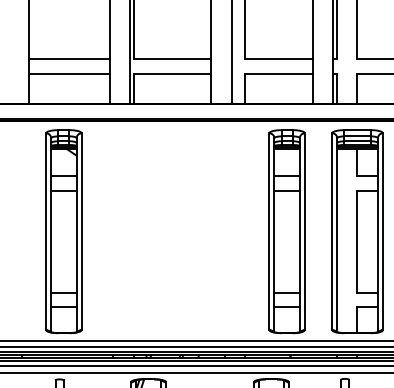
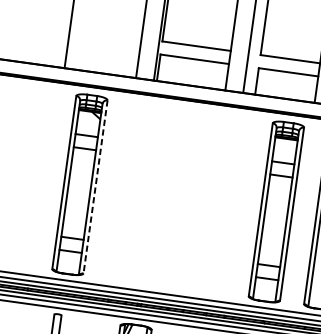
line: (68, 59) -> (105, 33), removed
line: (68, 74) -> (103, 46), removed
line: (81, 232) -> (95, 187), solid -> dashed

